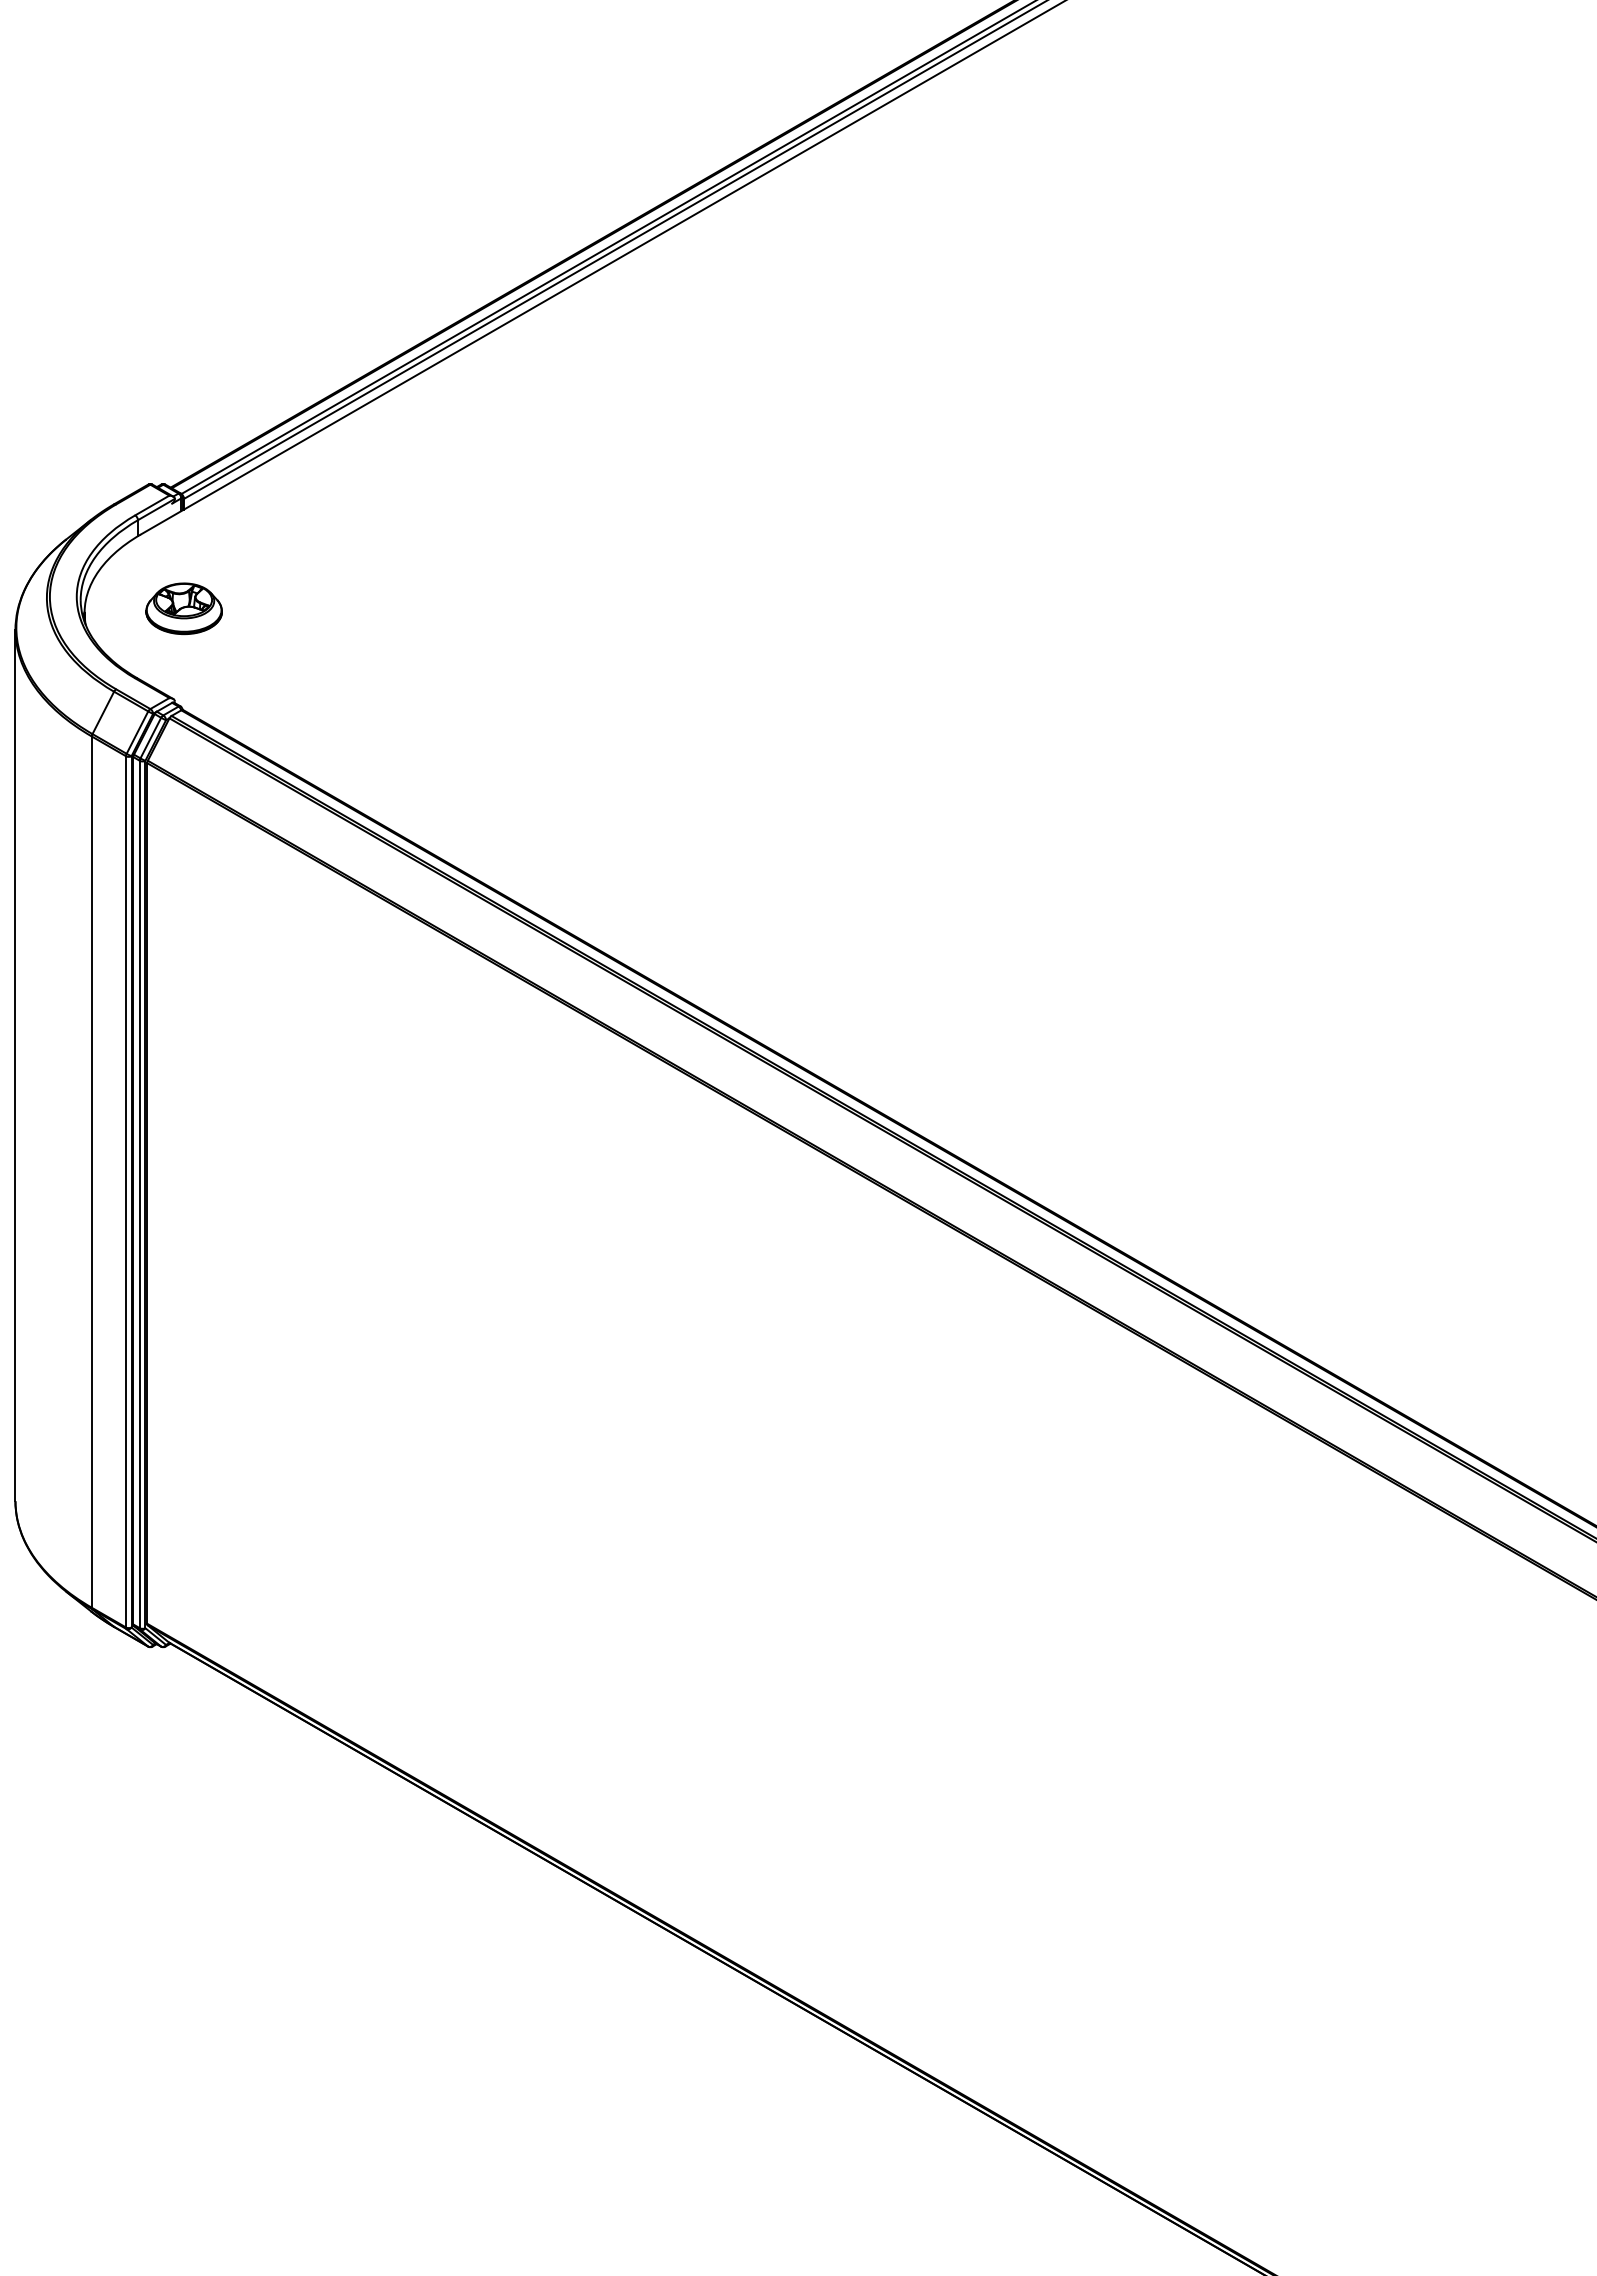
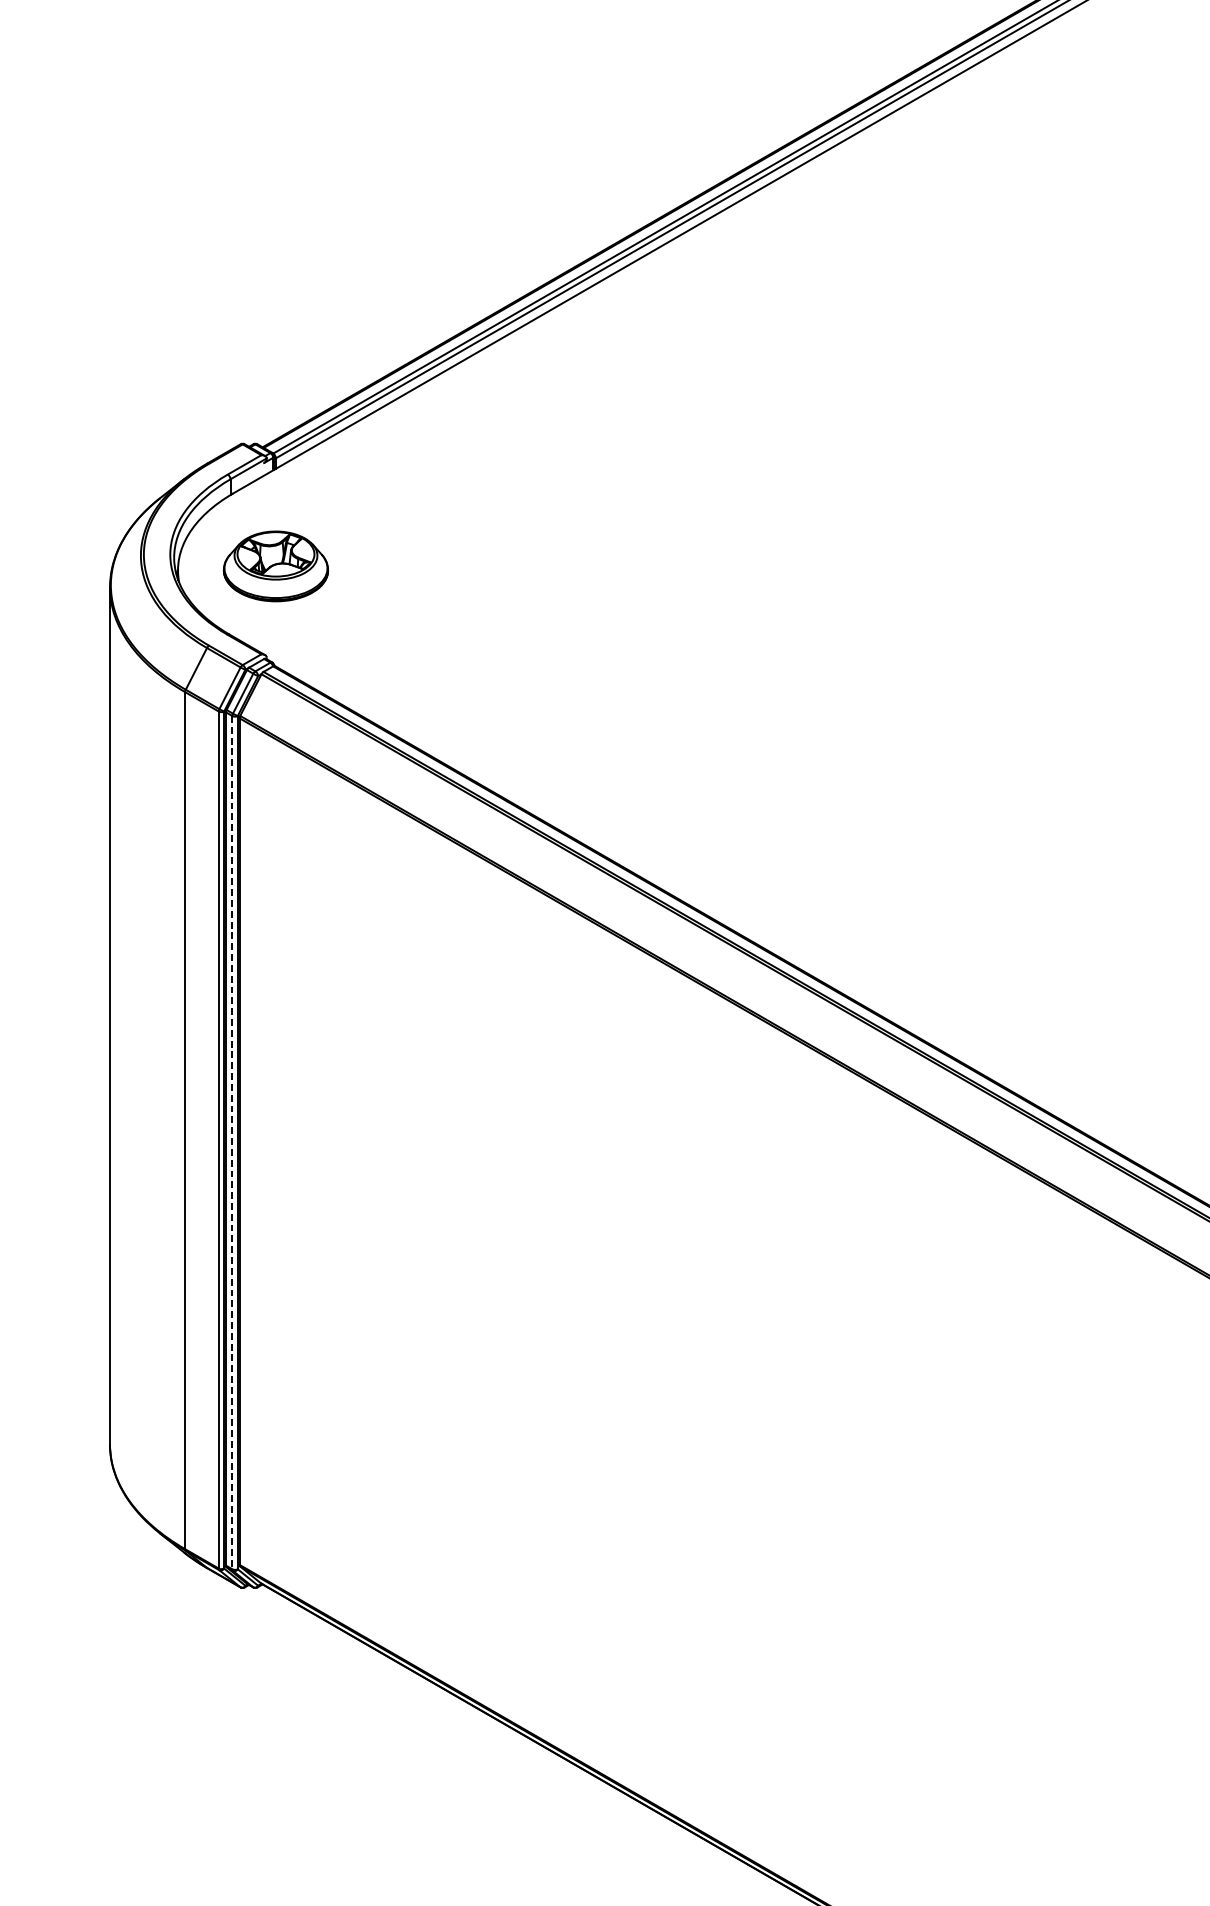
part: (183, 608) -> (275, 566), size x1.4
line: (139, 1194) -> (232, 1142), solid -> dashed

